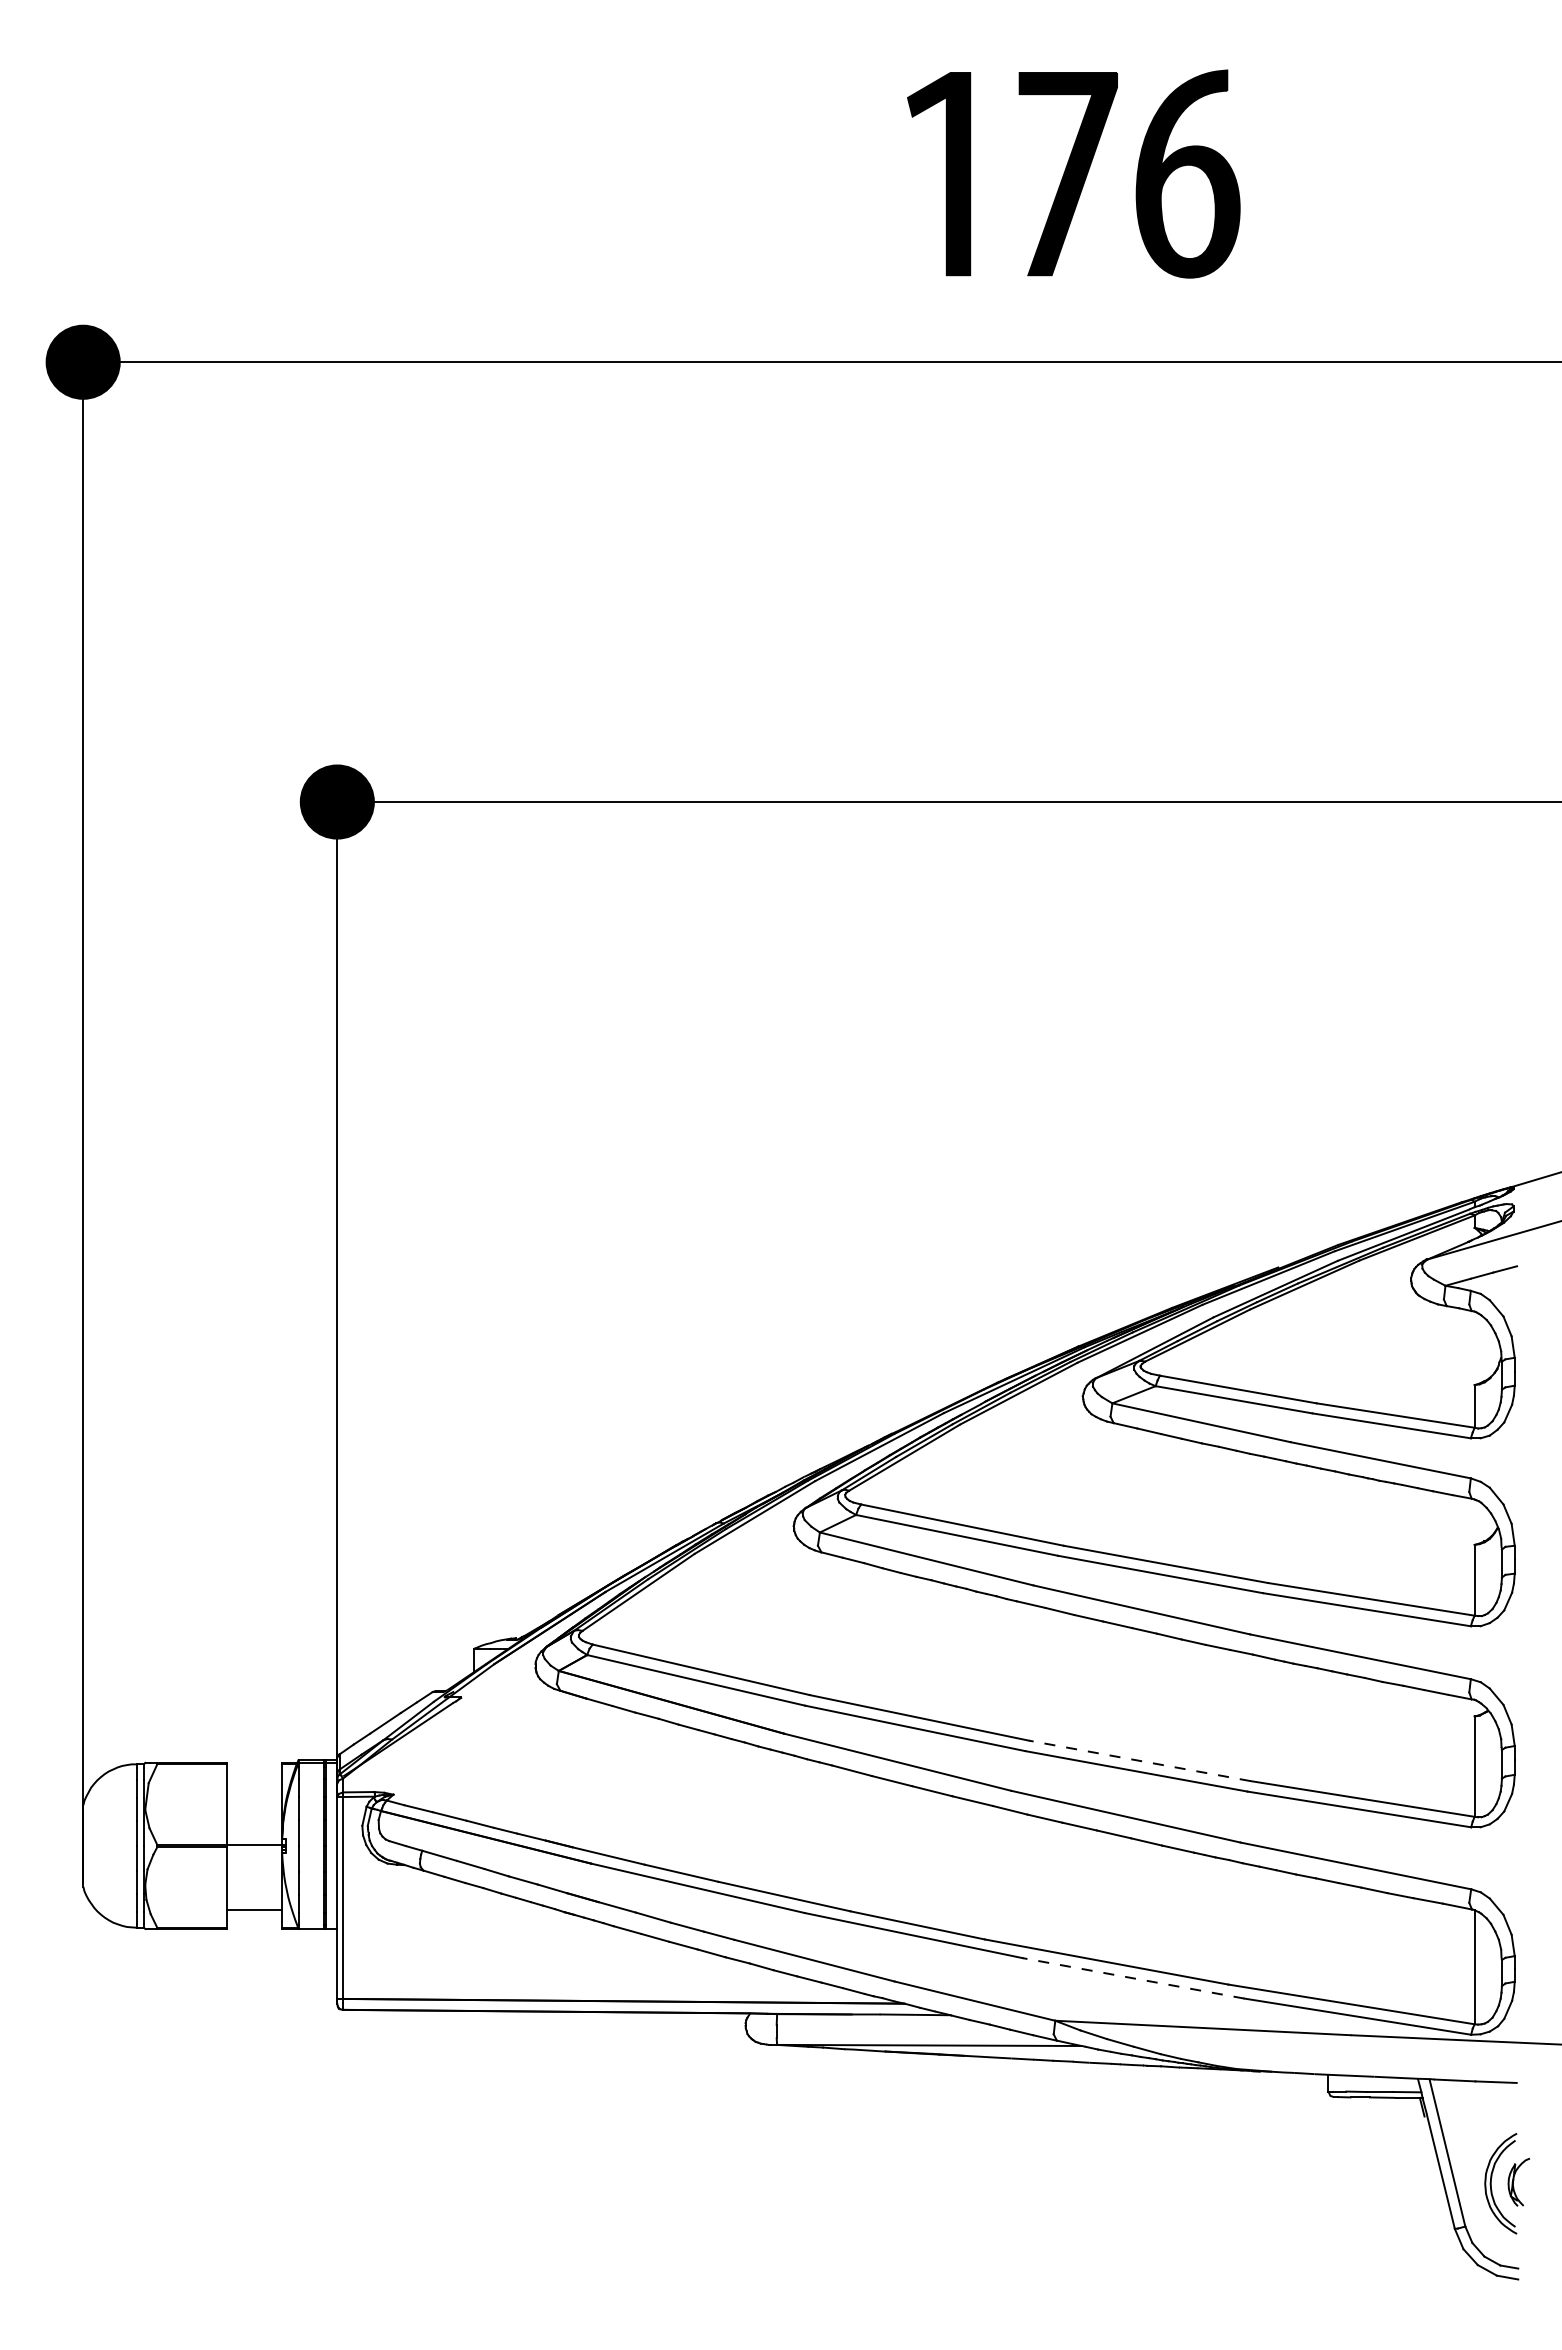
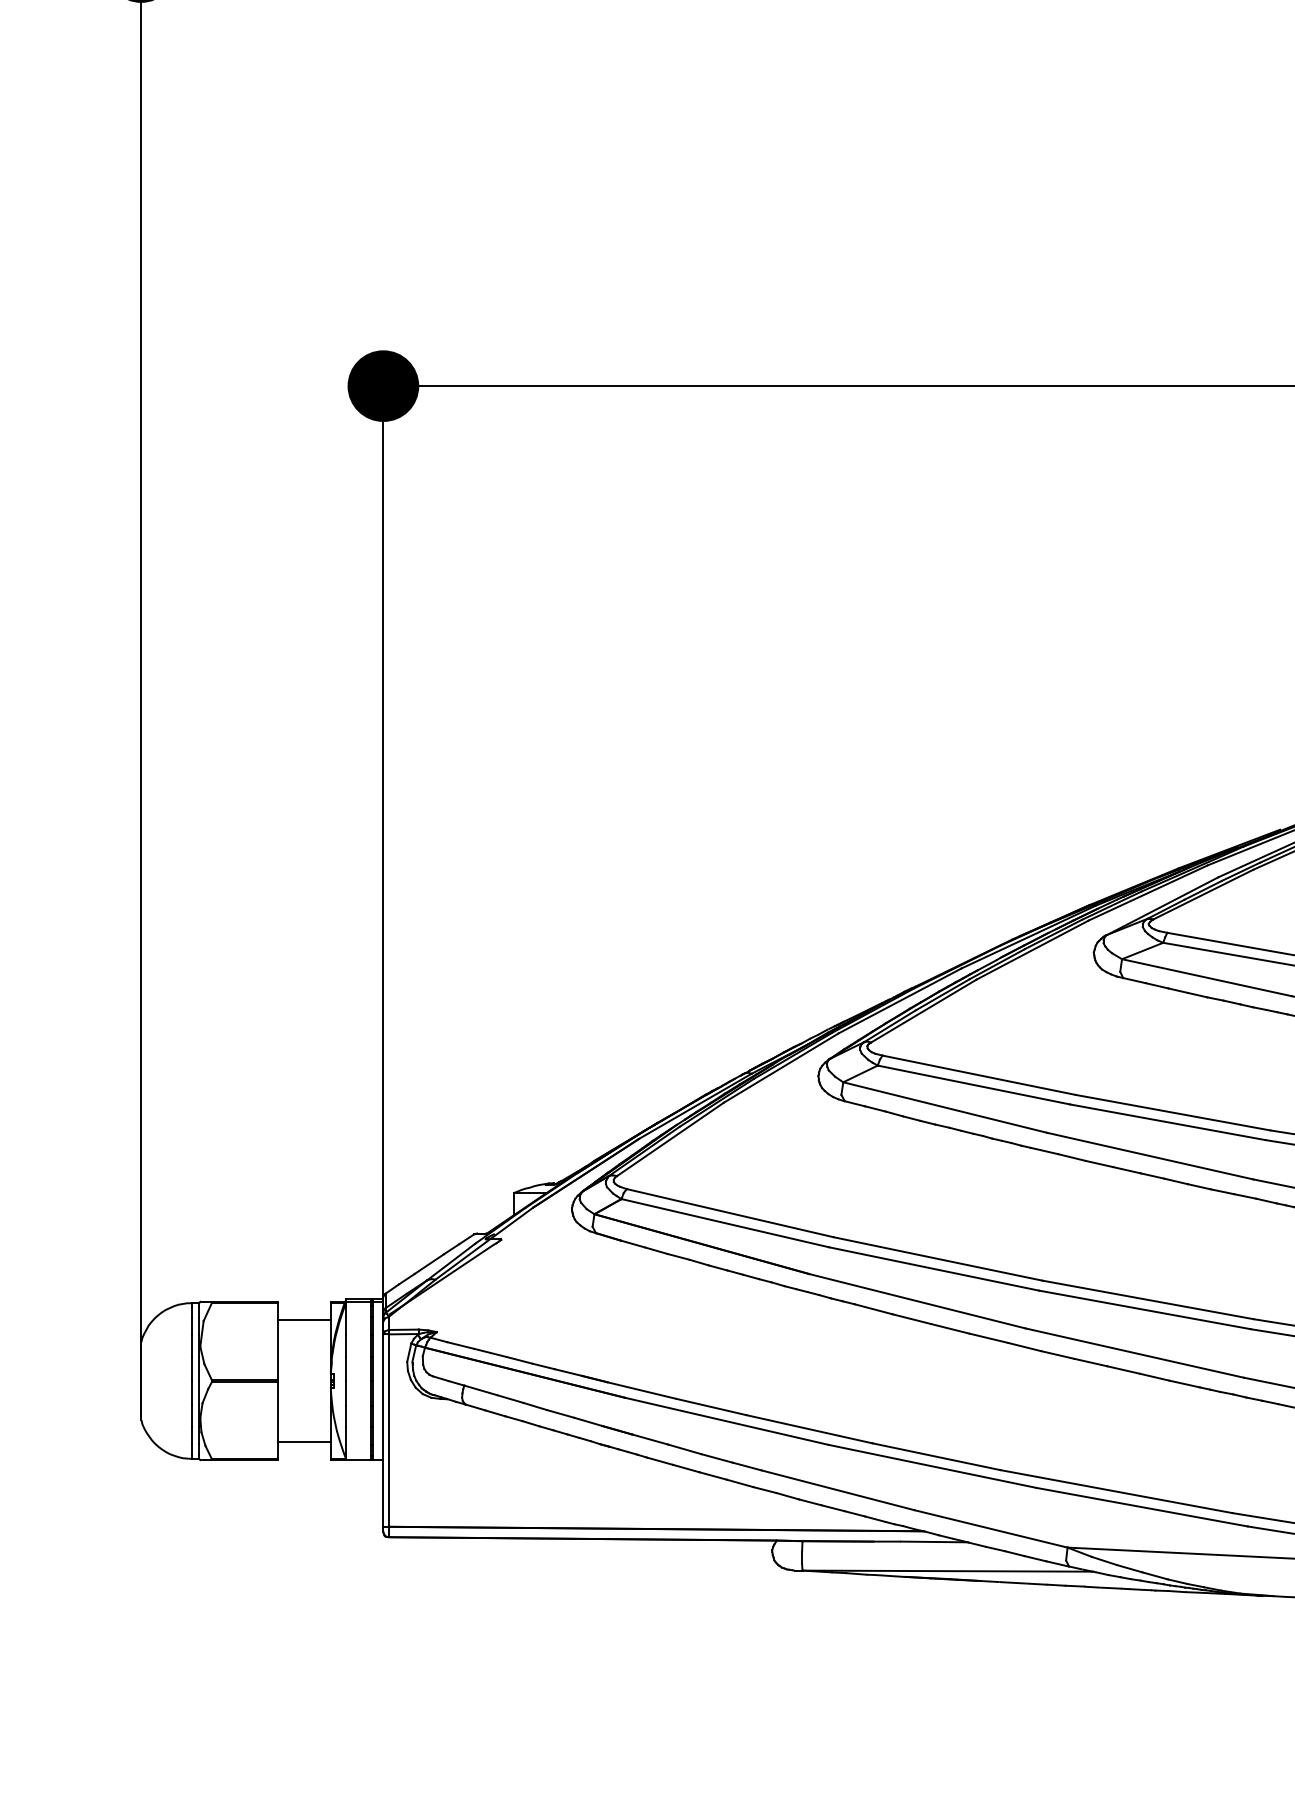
line: (1139, 1760) -> (1147, 1299), dashed -> solid
line: (254, 1844) -> (304, 1319), moved
line: (1133, 1978) -> (1142, 1507), dashed -> solid

